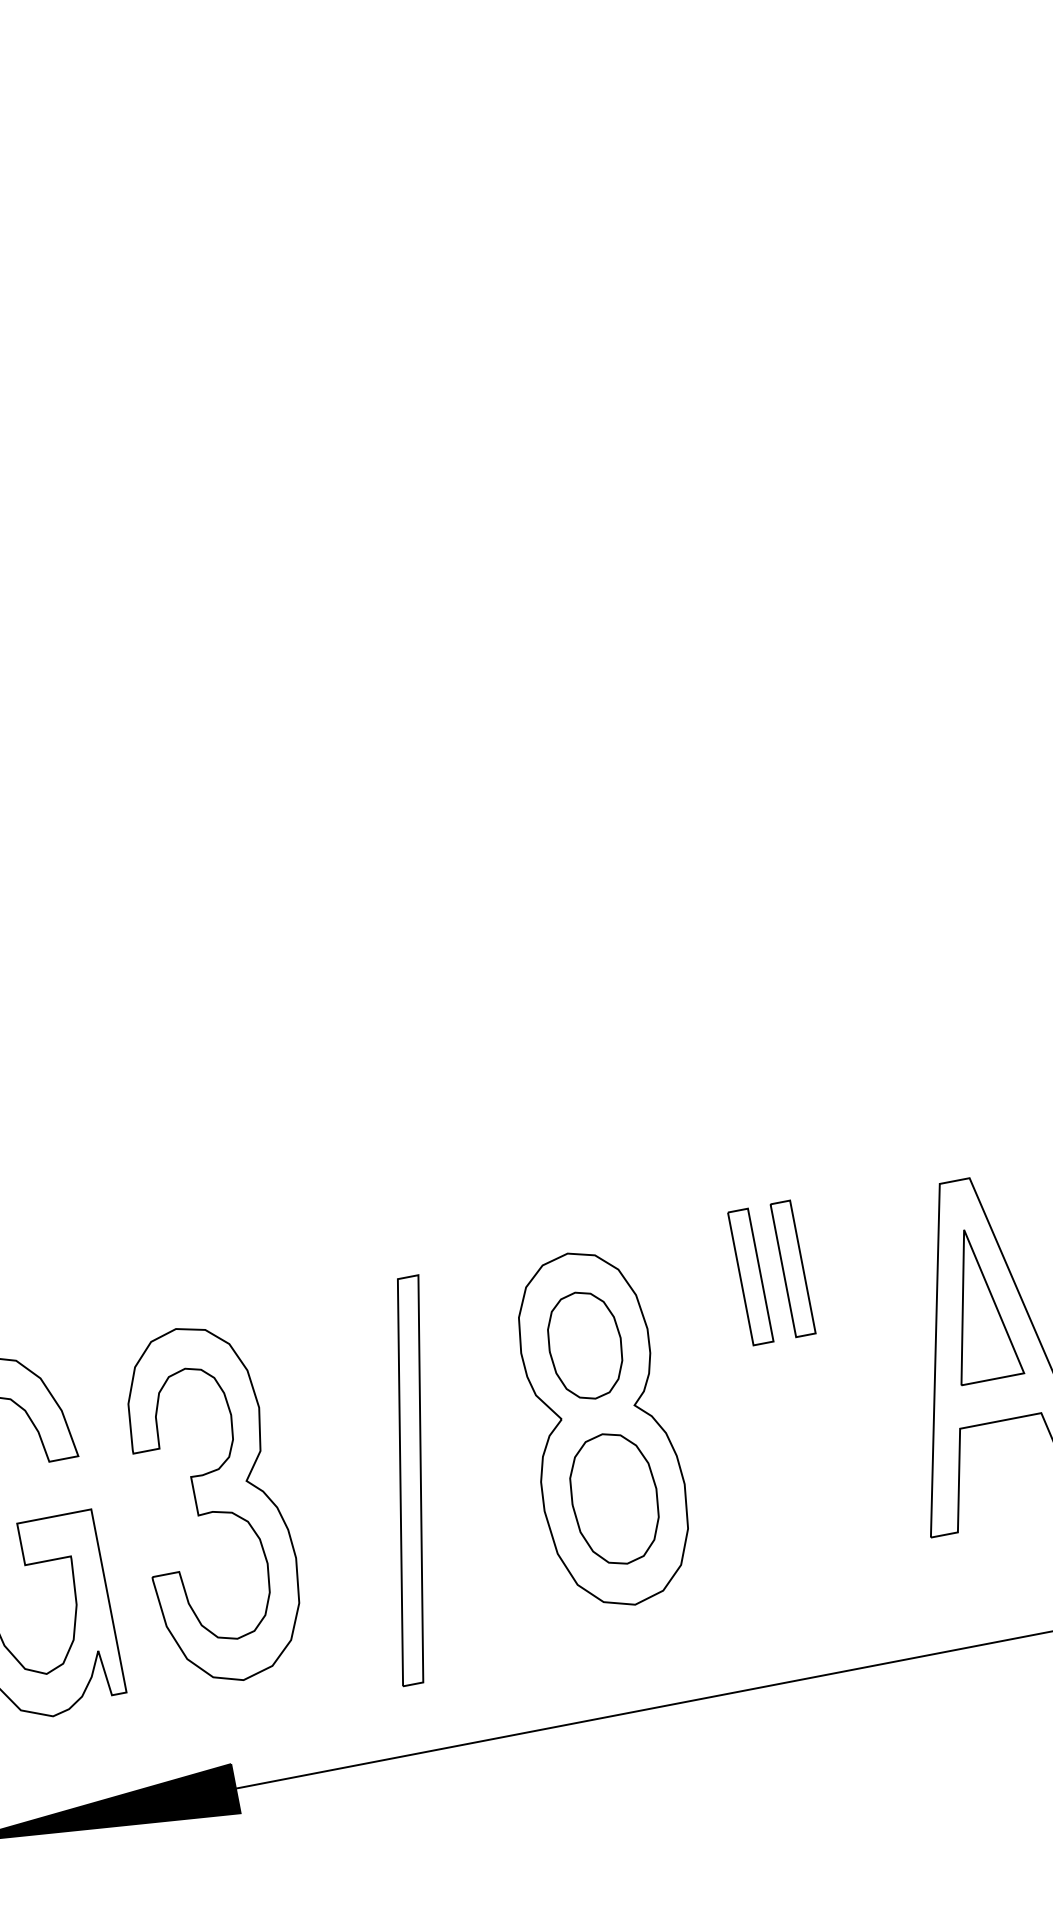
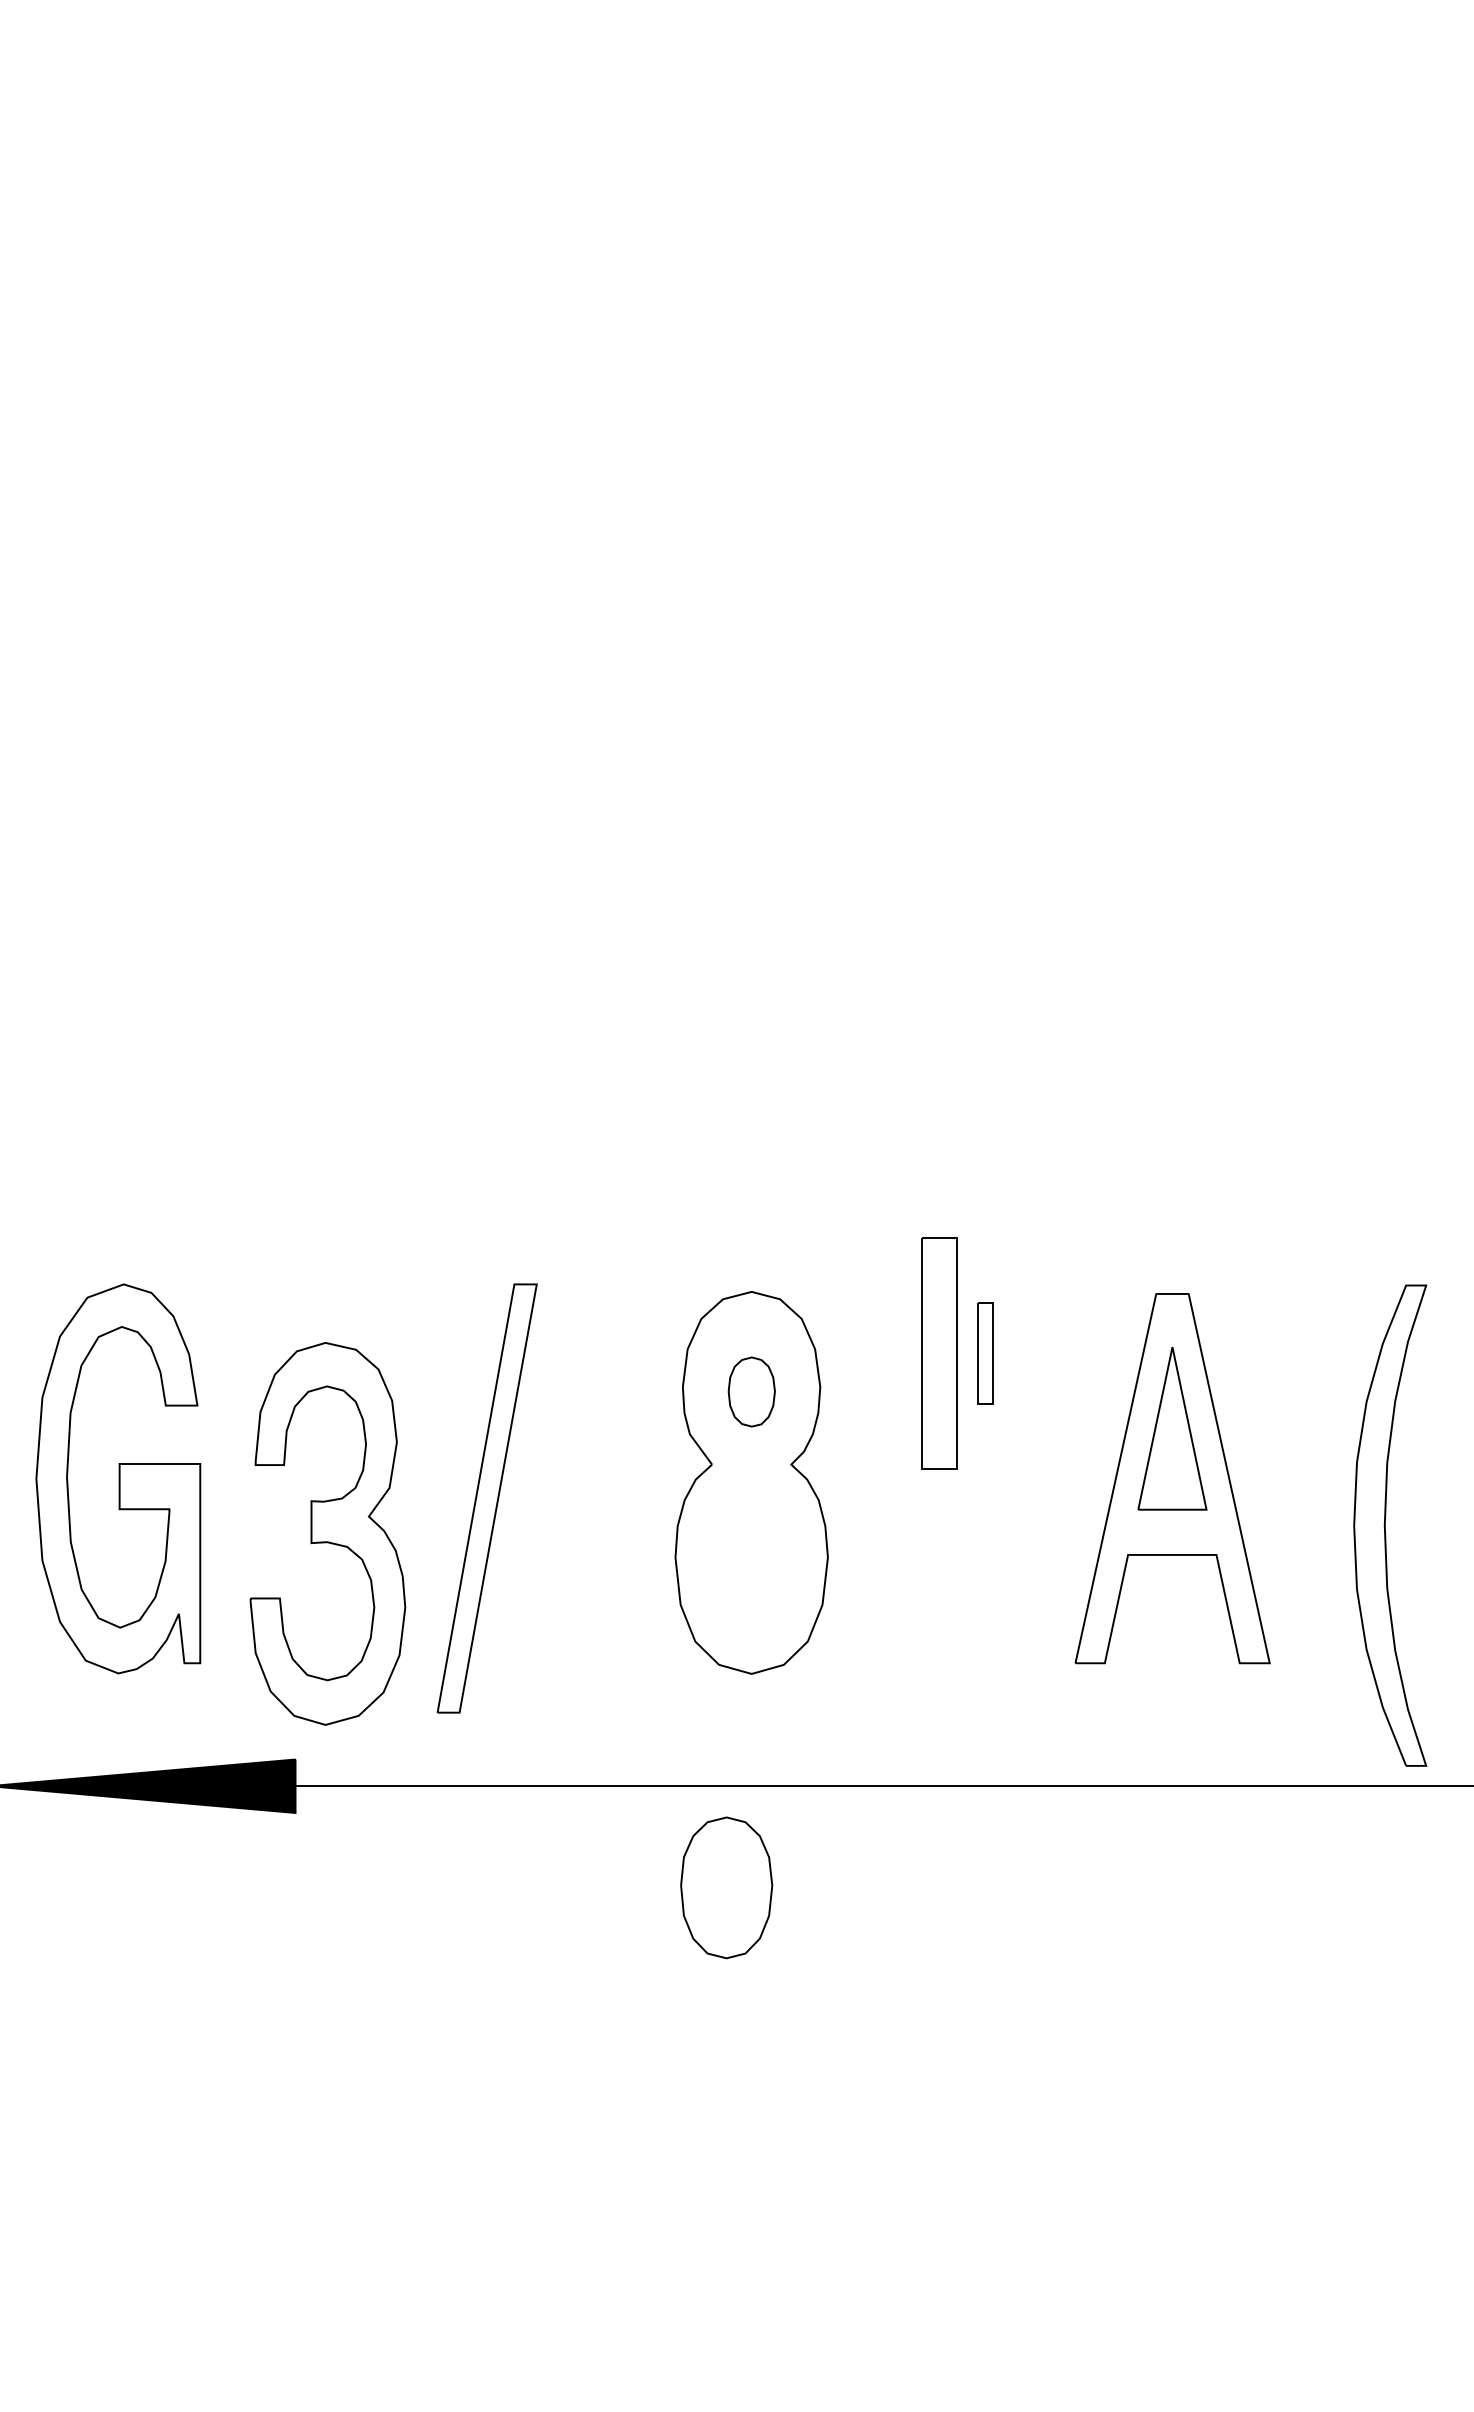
part: (793, 1268) -> (985, 1353), size x0.7
part: (750, 1277) -> (938, 1353), size x1.6
part: (585, 1345) -> (751, 1391), size x0.6
part: (410, 1480) -> (486, 1498), moved
part: (614, 1498) -> (726, 1887), moved
part: (211, 1503) -> (327, 1533), moved

